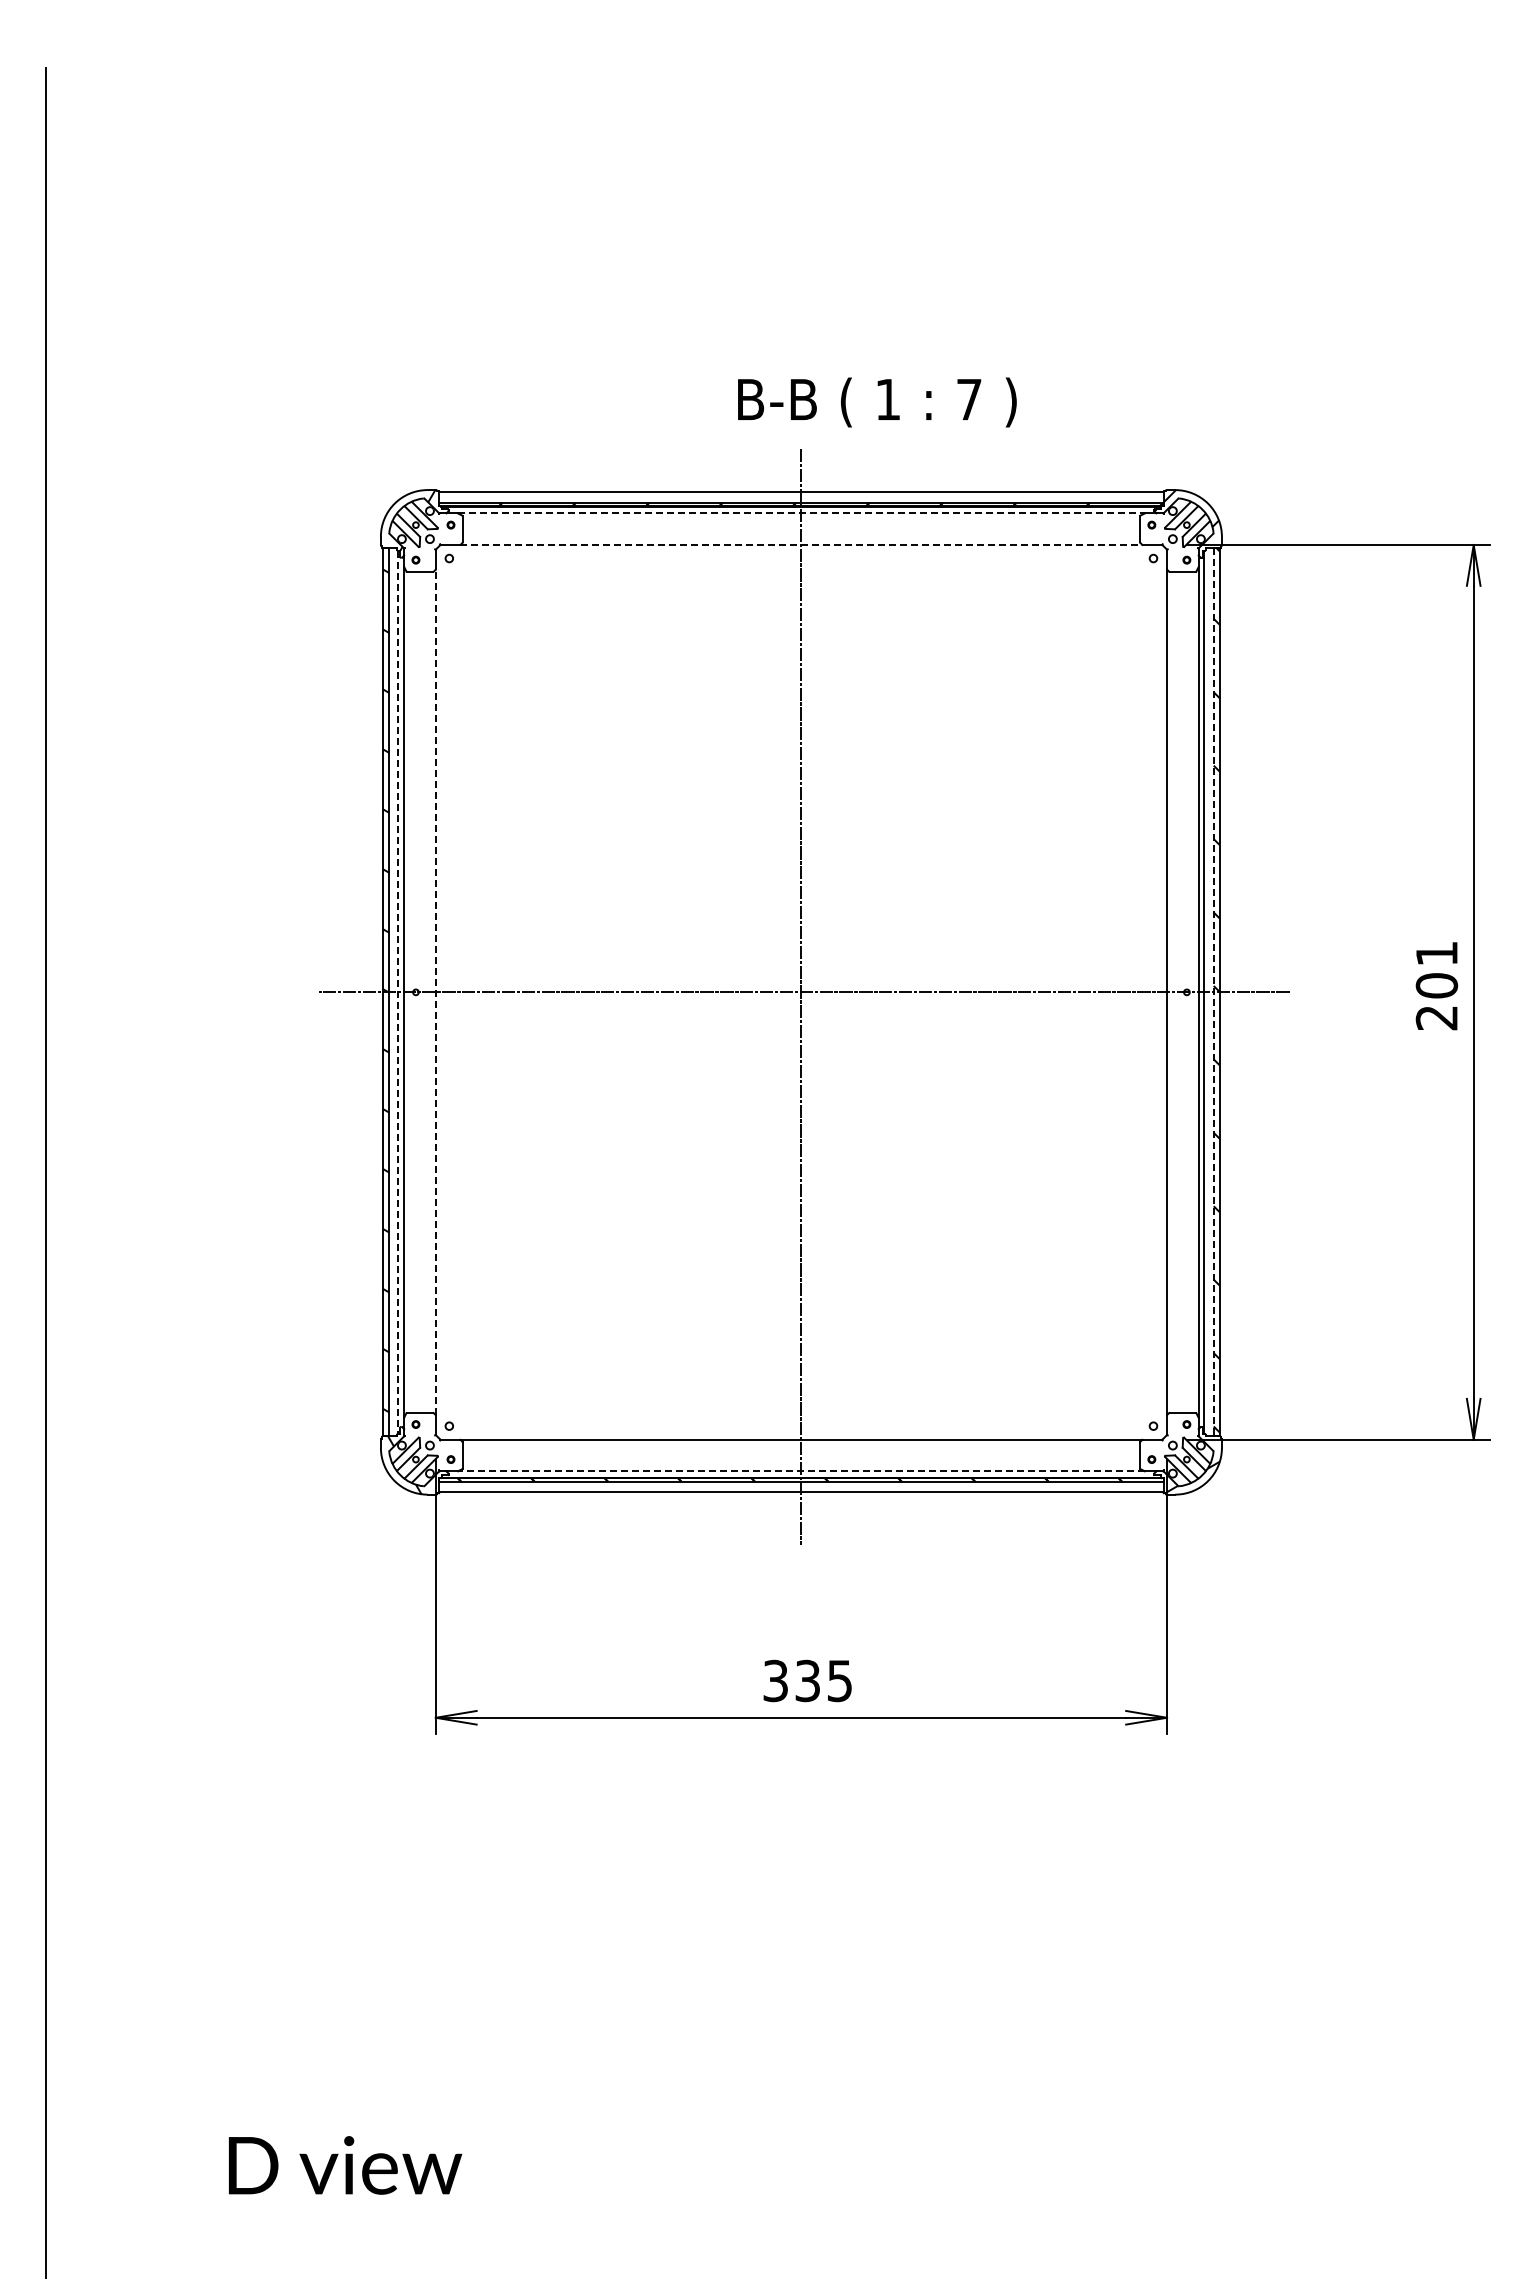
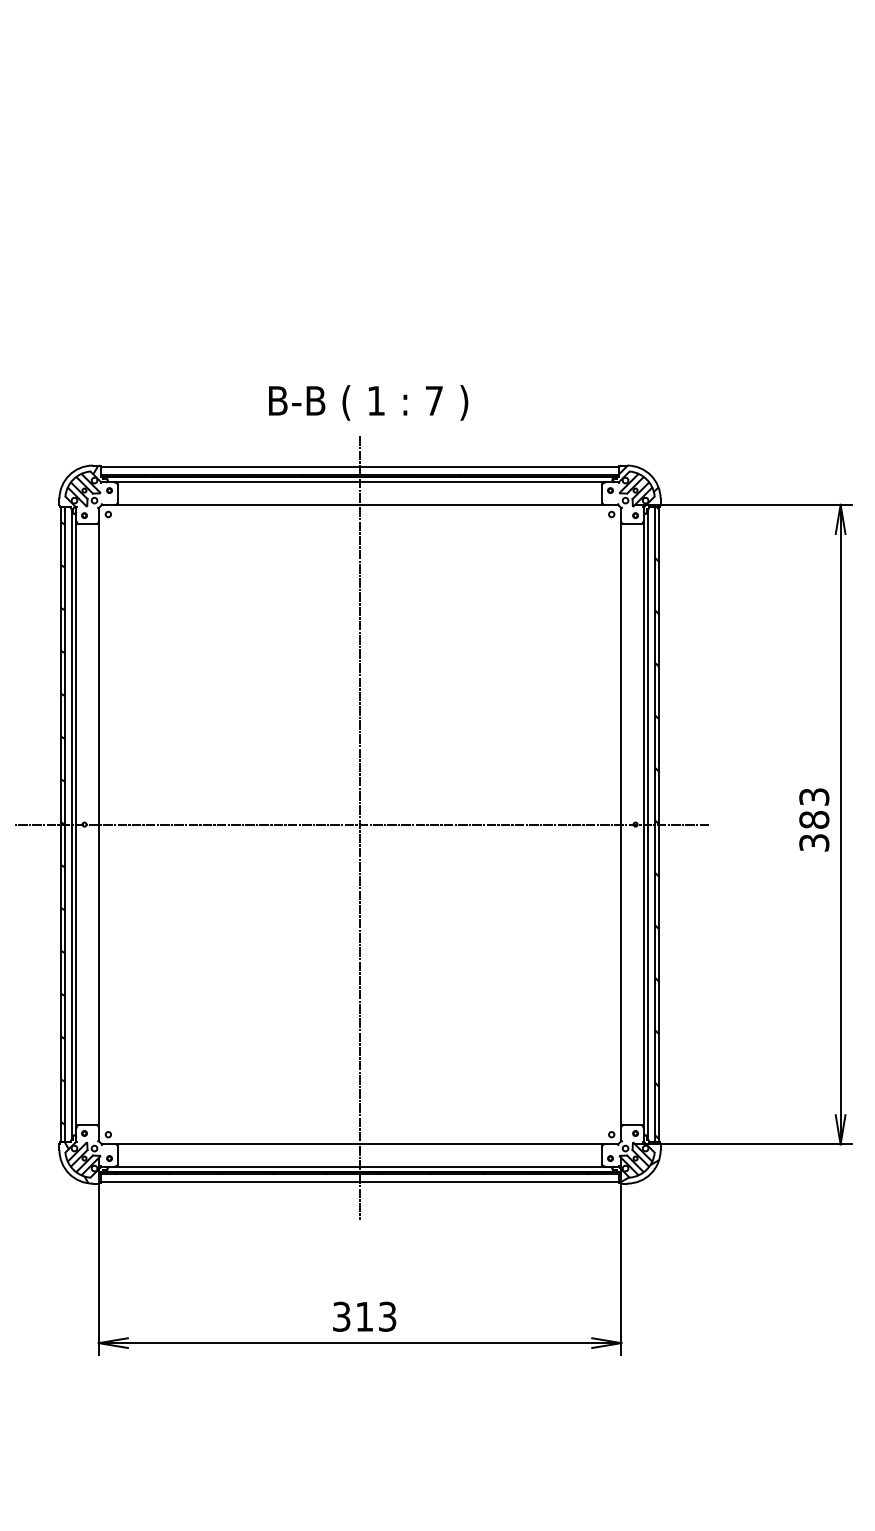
text: (877, 402) -> (368, 402), moved
line: (801, 513) -> (360, 482), dashed -> solid
line: (801, 544) -> (360, 504), dashed -> solid
text: (1436, 985) -> (814, 819), 201 -> 383
line: (398, 992) -> (72, 824), dashed -> solid
line: (435, 992) -> (98, 824), dashed -> solid
line: (1213, 992) -> (654, 824), dashed -> solid
line: (801, 1471) -> (360, 1167), dashed -> solid
text: (823, 1680) -> (375, 1316), 335 -> 313

